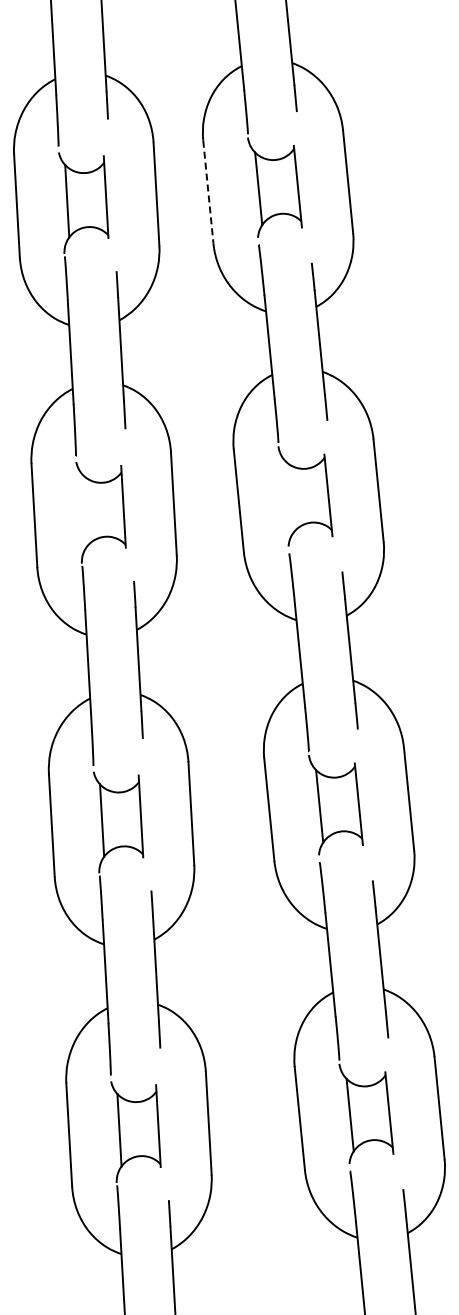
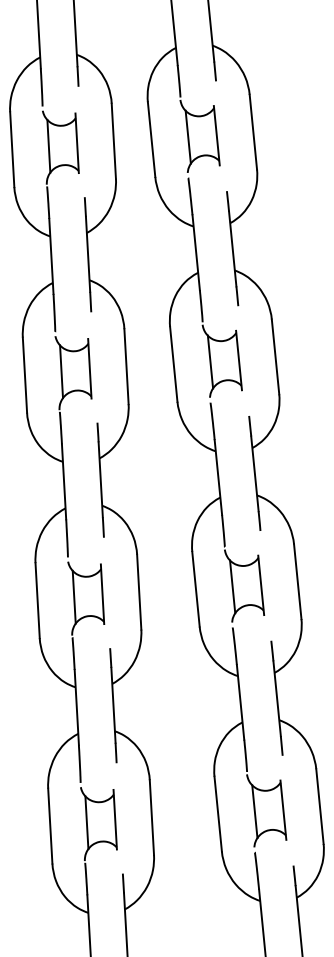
line: (208, 192) -> (151, 139), dashed -> solid
line: (288, 497) -> (209, 362), added
line: (84, 510) -> (61, 371), added

